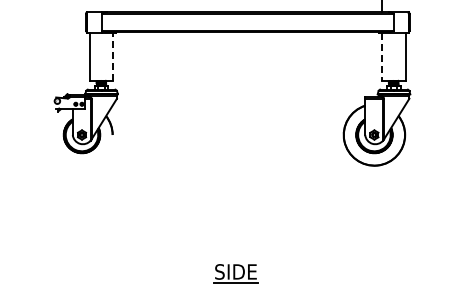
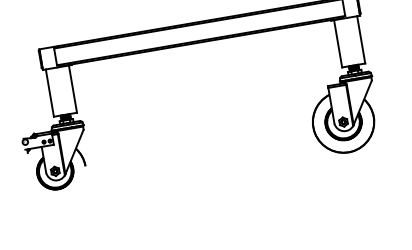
line: (113, 56) -> (73, 88), dashed -> solid
line: (382, 56) -> (338, 43), dashed -> solid

